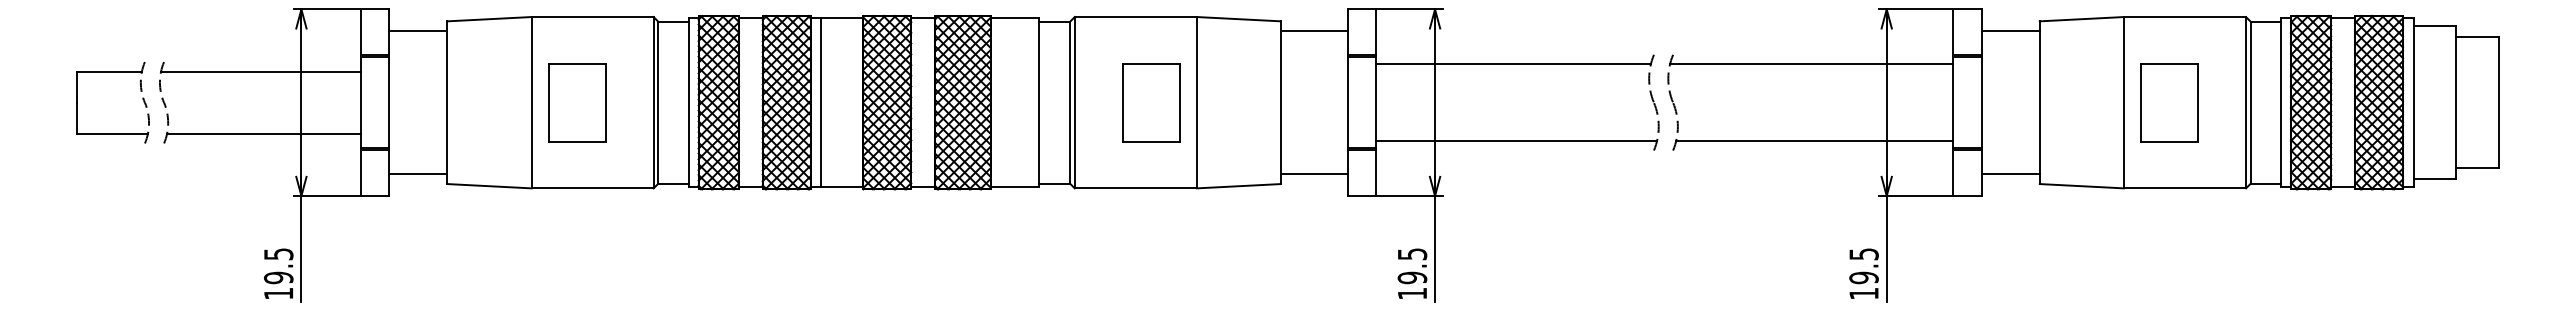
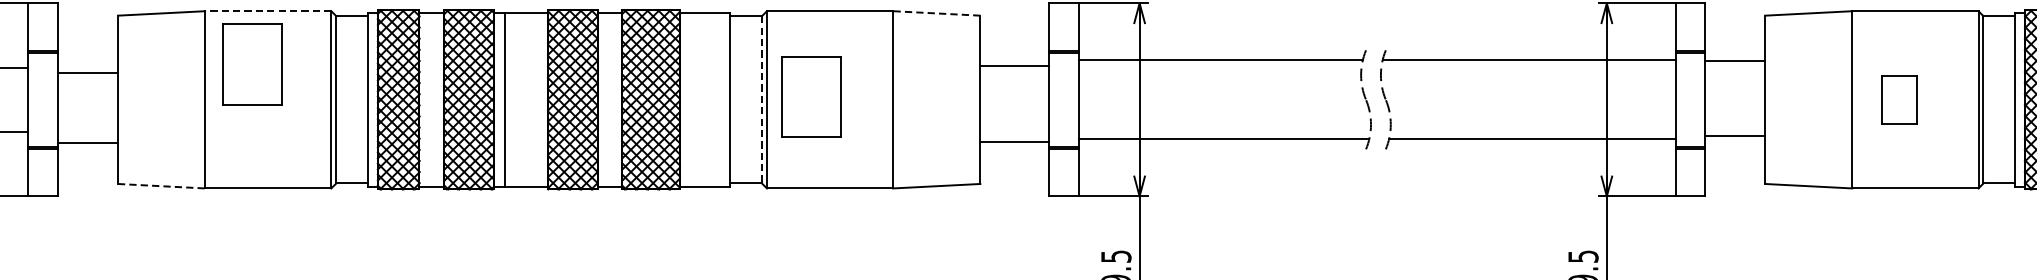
line: (592, 17) -> (268, 11), solid -> dashed
line: (1238, 19) -> (936, 13), solid -> dashed
line: (418, 30) -> (88, 72), moved
line: (1314, 30) -> (1014, 65), moved
line: (2010, 30) -> (1734, 60), moved
part: (577, 102) -> (252, 64), moved
line: (1070, 102) -> (762, 99), solid -> dashed
part: (1151, 102) -> (812, 96), moved
part: (2169, 102) -> (1899, 99), size x0.6
line: (418, 174) -> (88, 143), moved
line: (1314, 174) -> (1014, 142), moved
line: (2010, 174) -> (1734, 135), moved
line: (490, 186) -> (162, 186), solid -> dashed

